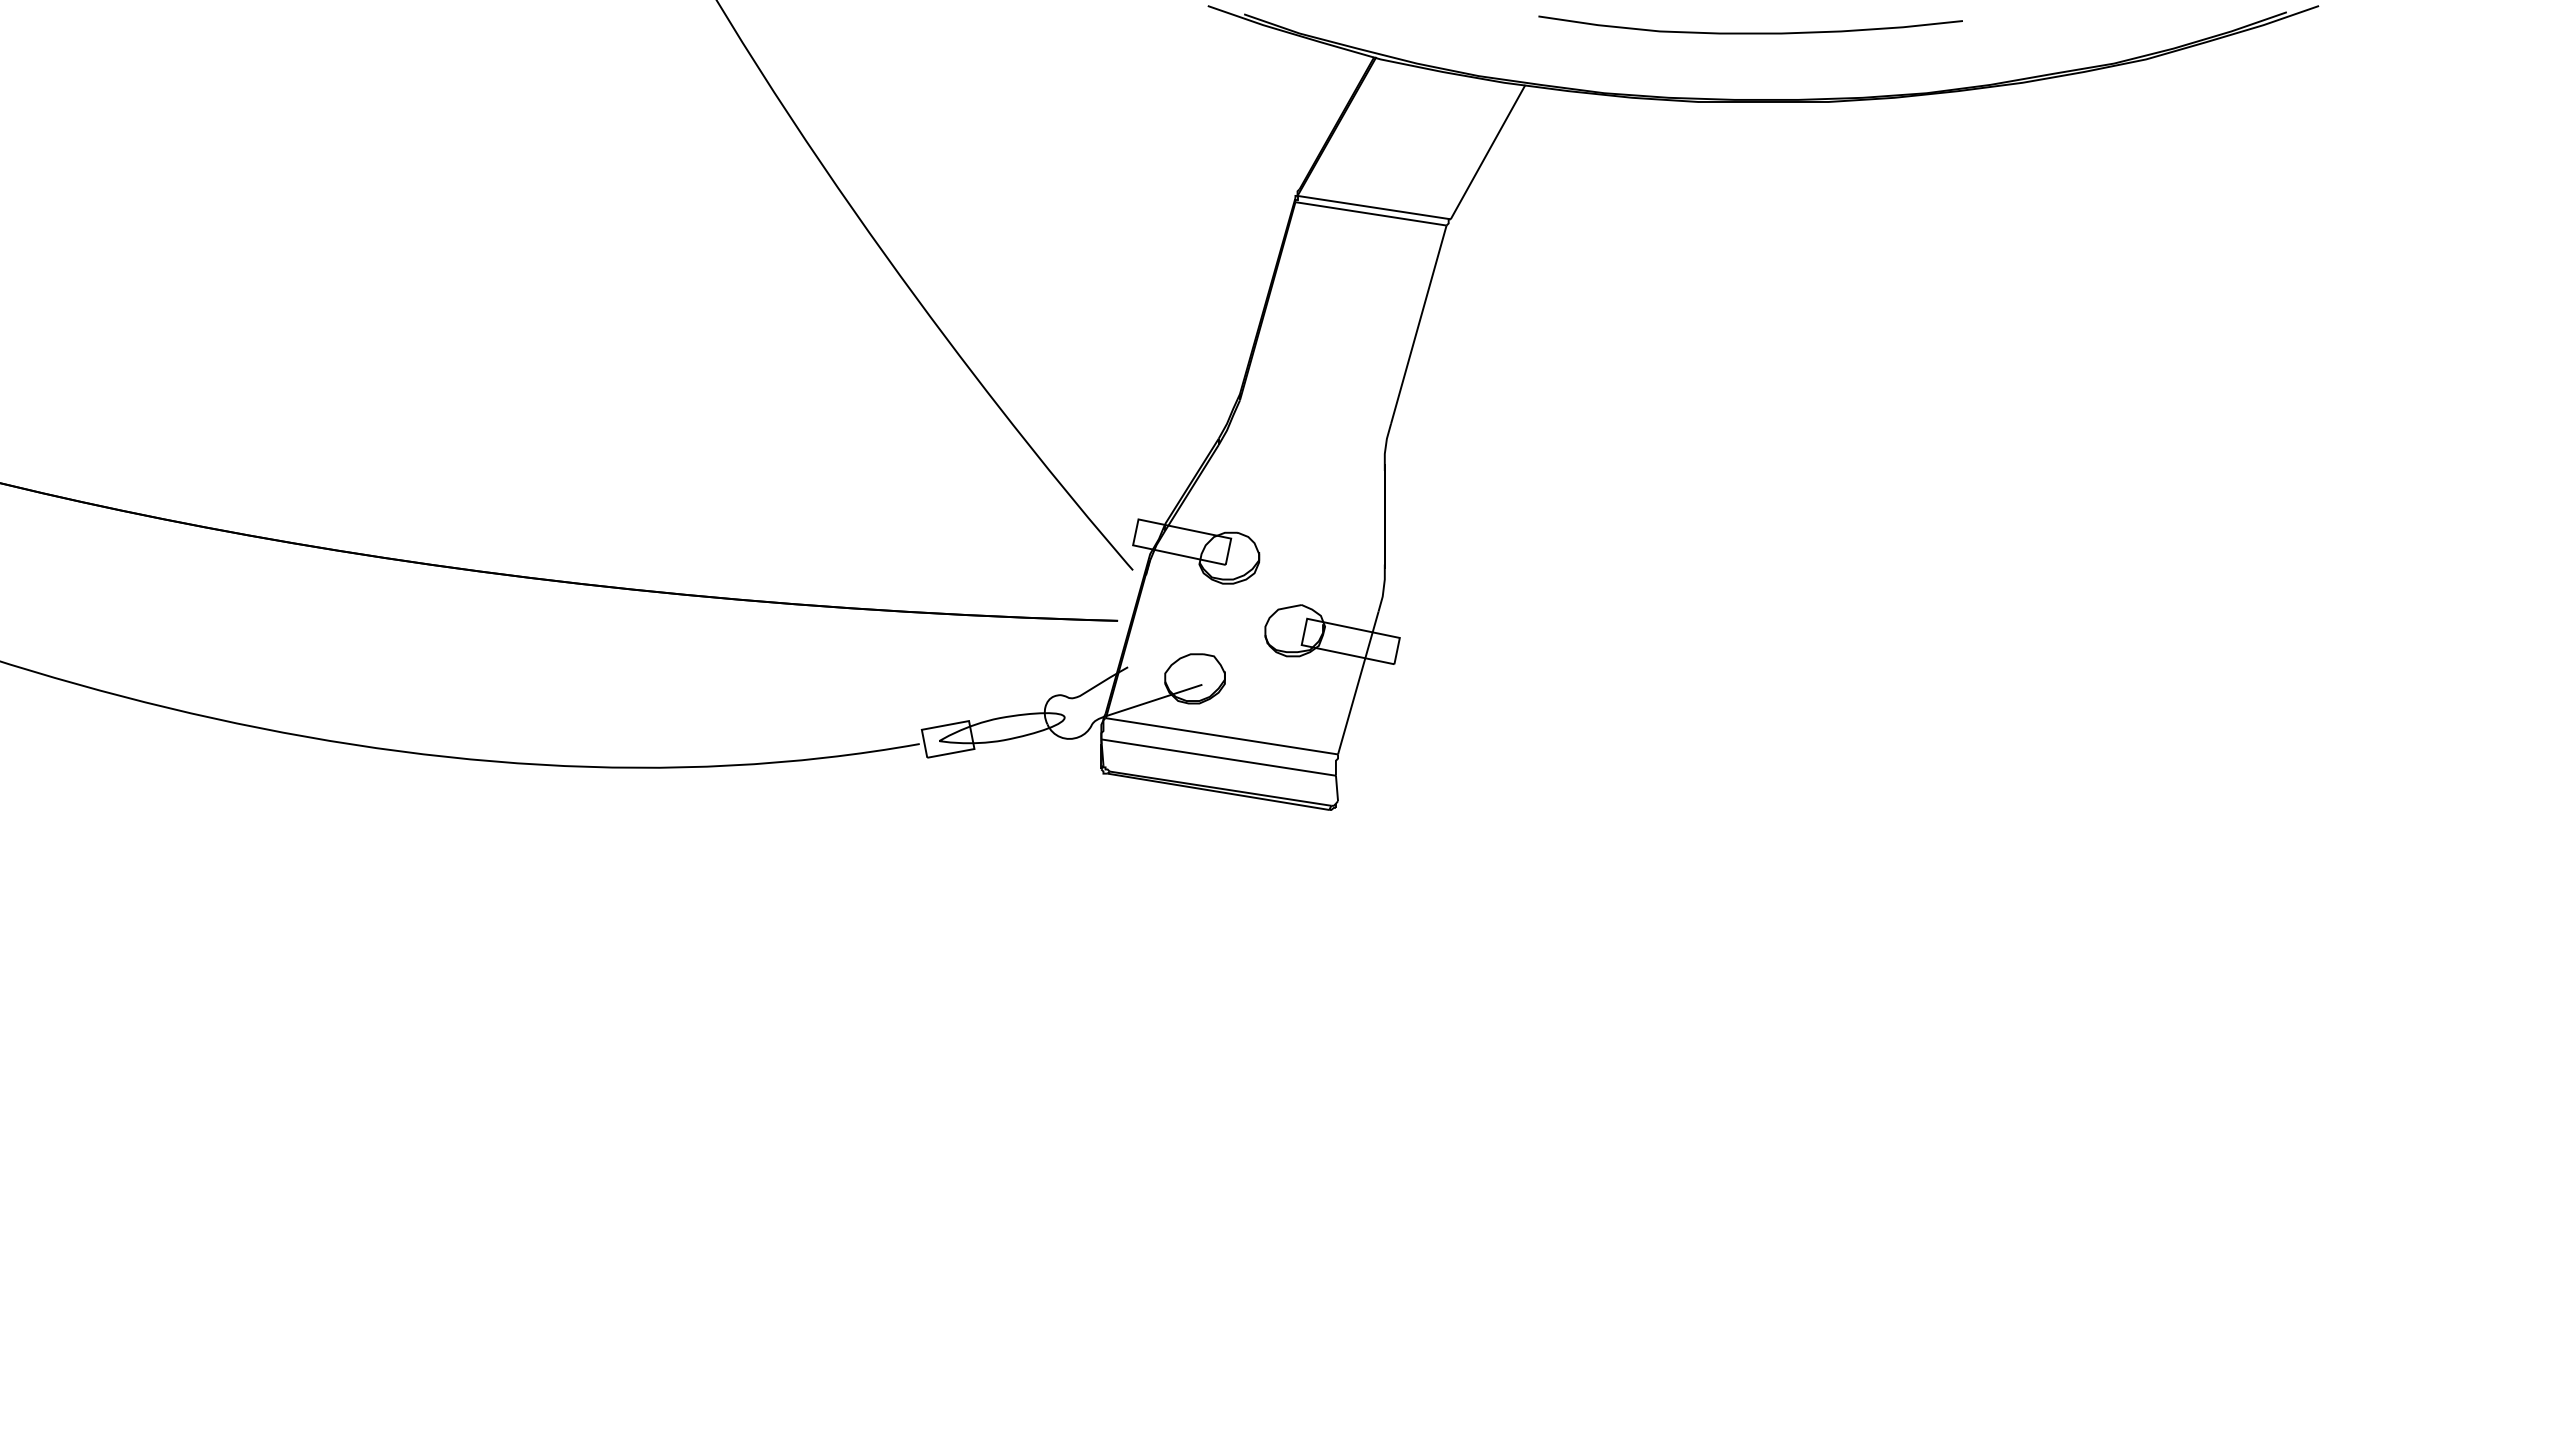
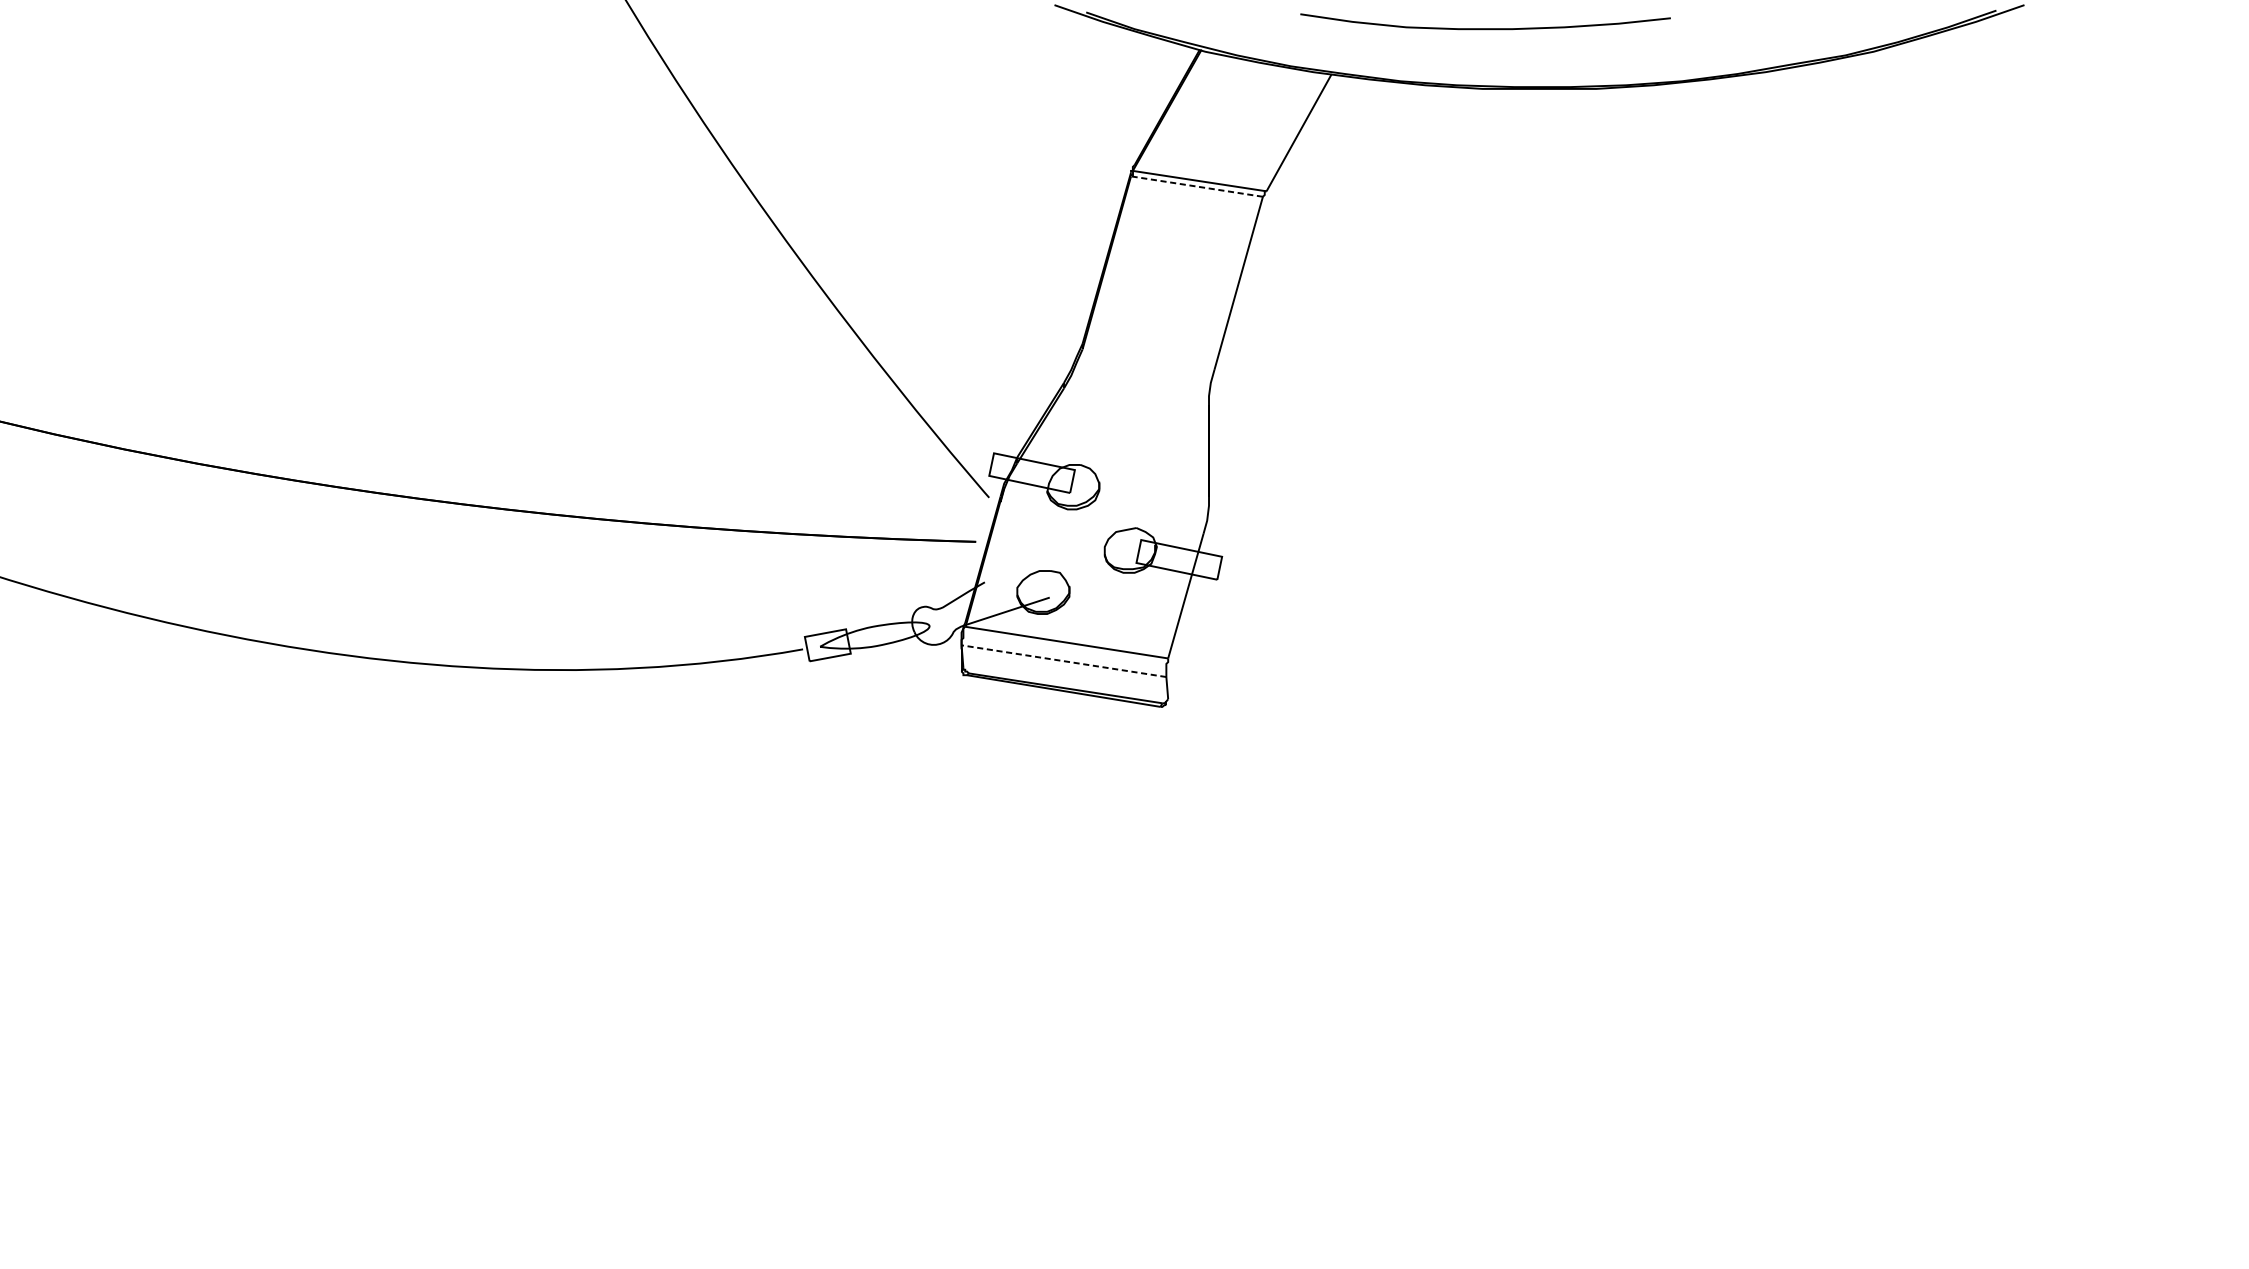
curve: (1750, 32) -> (1485, 28), moved
line: (1370, 213) -> (1196, 186), solid -> dashed
line: (1218, 757) -> (1063, 661), solid -> dashed

